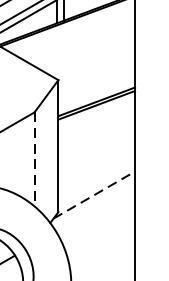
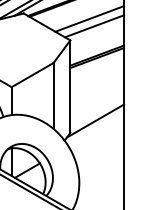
line: (85, 48) -> (89, 18), added
line: (92, 60) -> (94, 26), added
line: (34, 158) -> (53, 95), dashed -> solid
line: (94, 195) -> (95, 121), dashed -> solid

